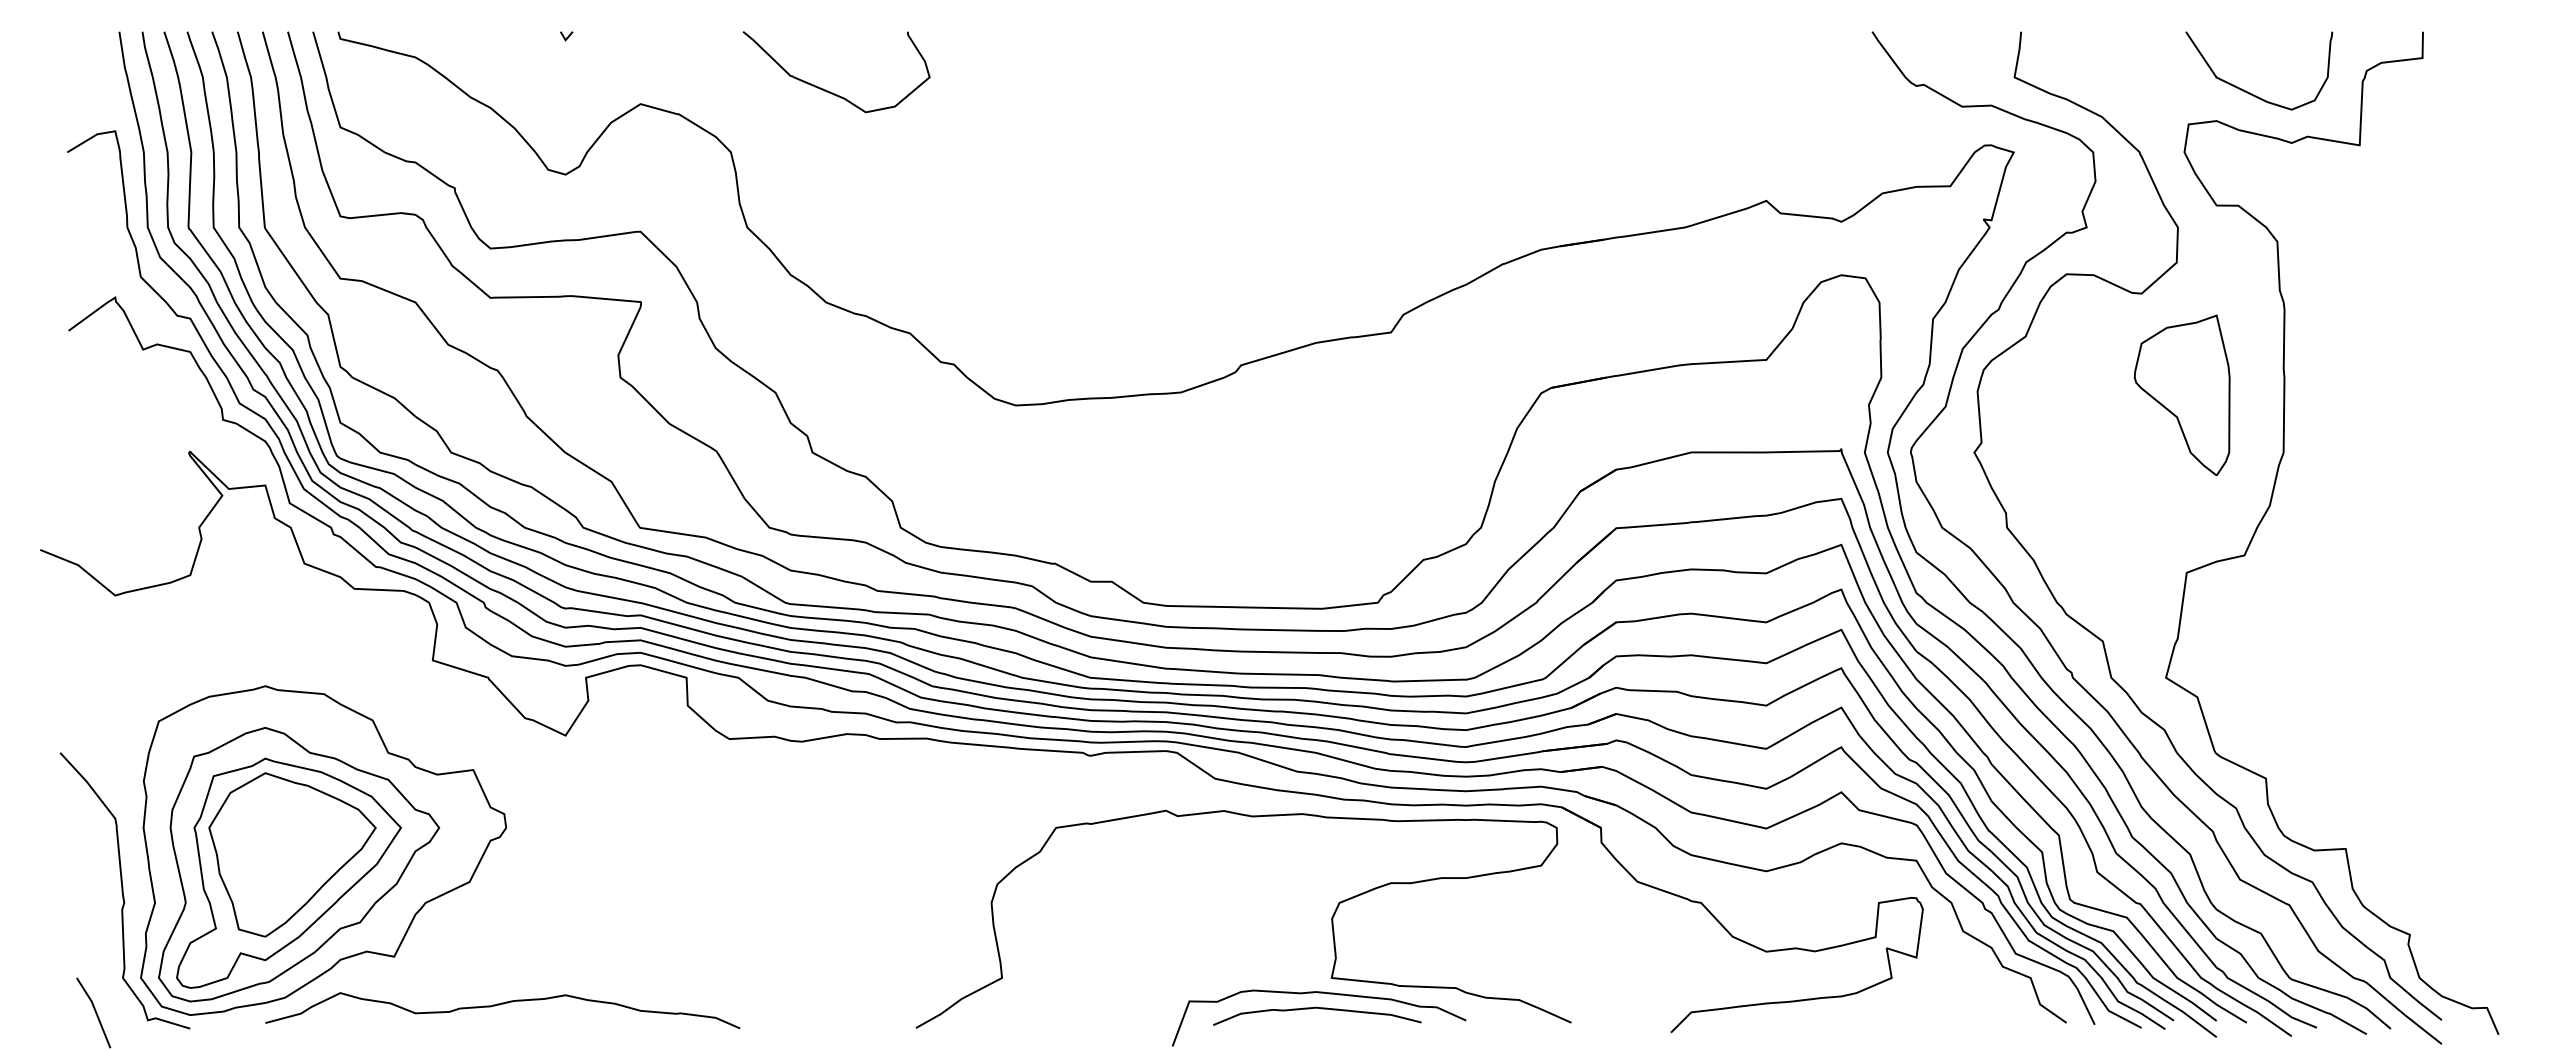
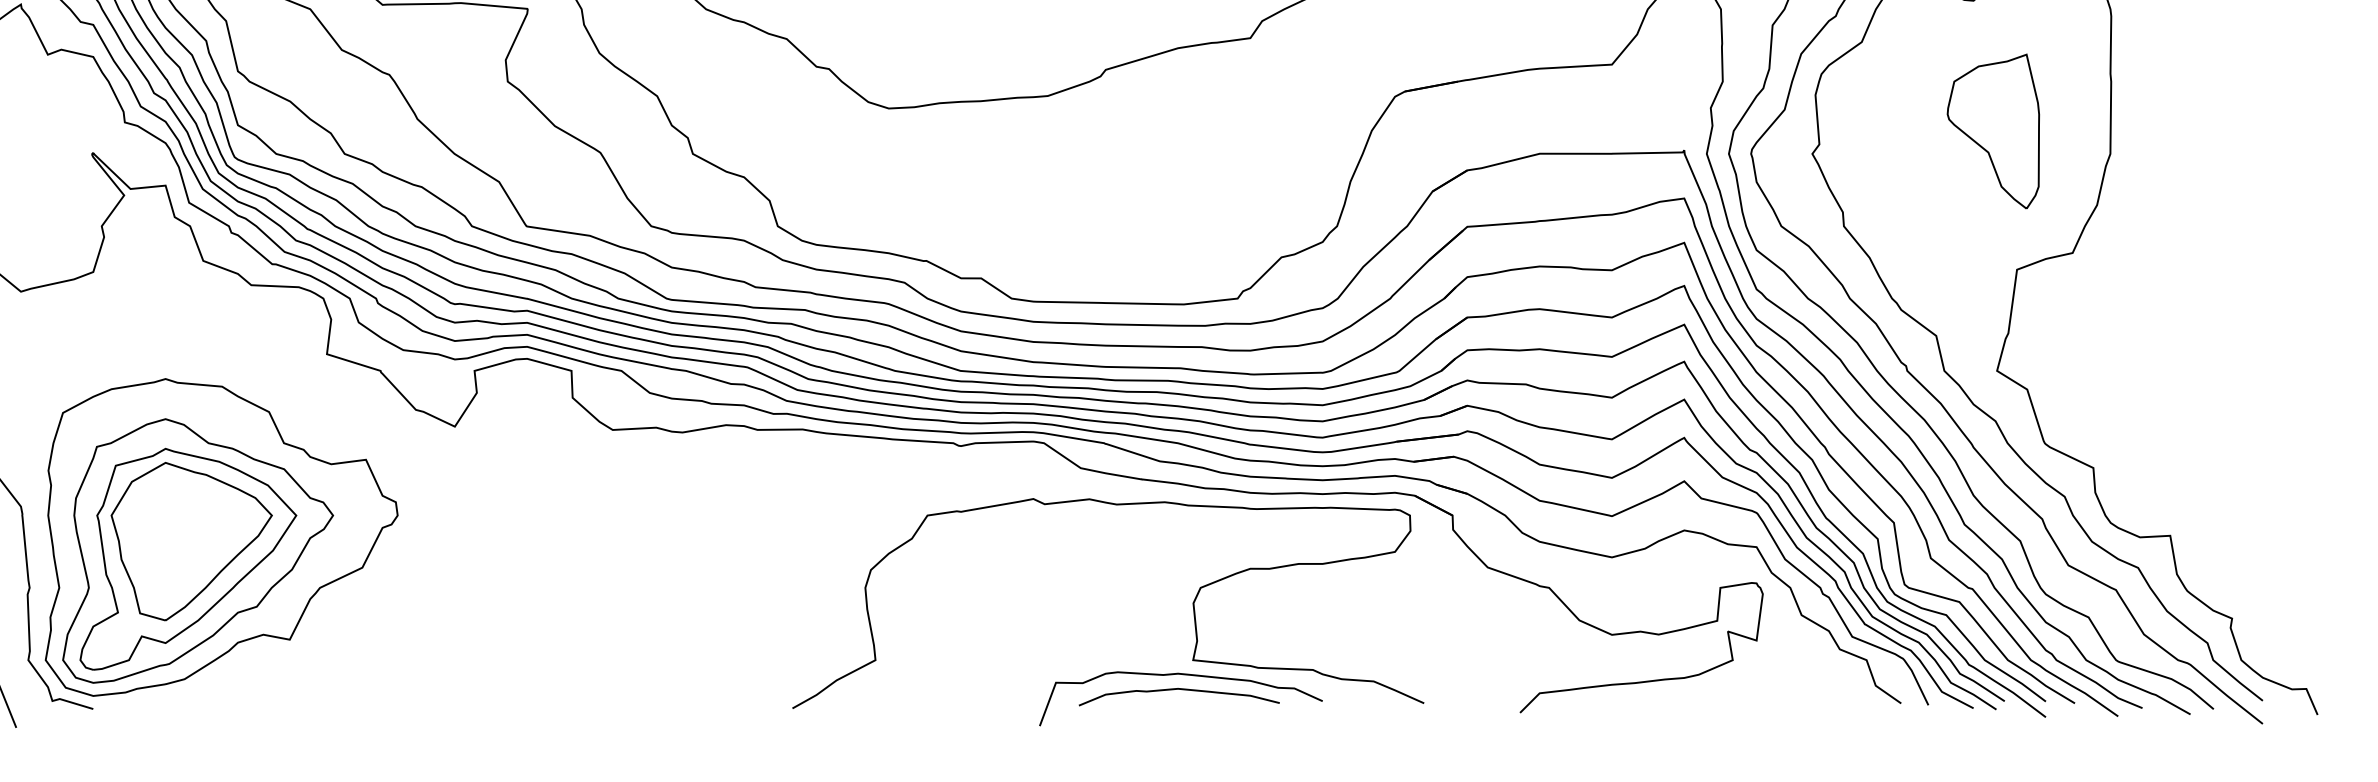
part: (2181, 394) -> (1992, 130), moved
curve: (499, 1005) -> (391, 686), removed

